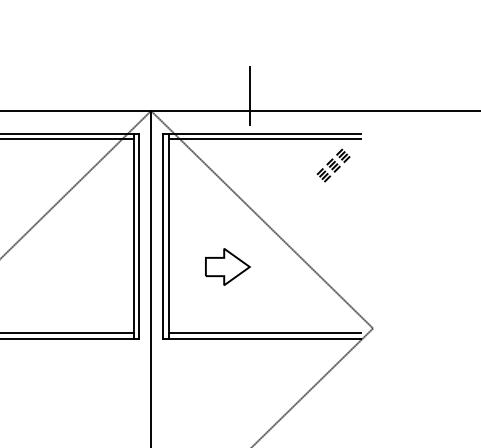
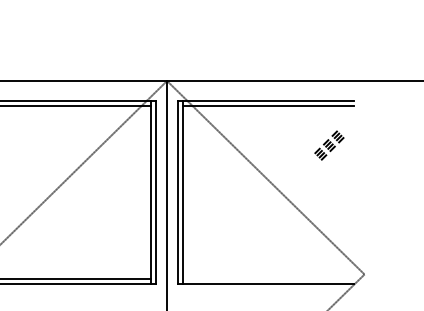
line: (249, 95) -> (254, 67), removed
part: (333, 165) -> (329, 145), moved
part: (227, 266) -> (235, 219), removed
line: (264, 333) -> (267, 278), removed

